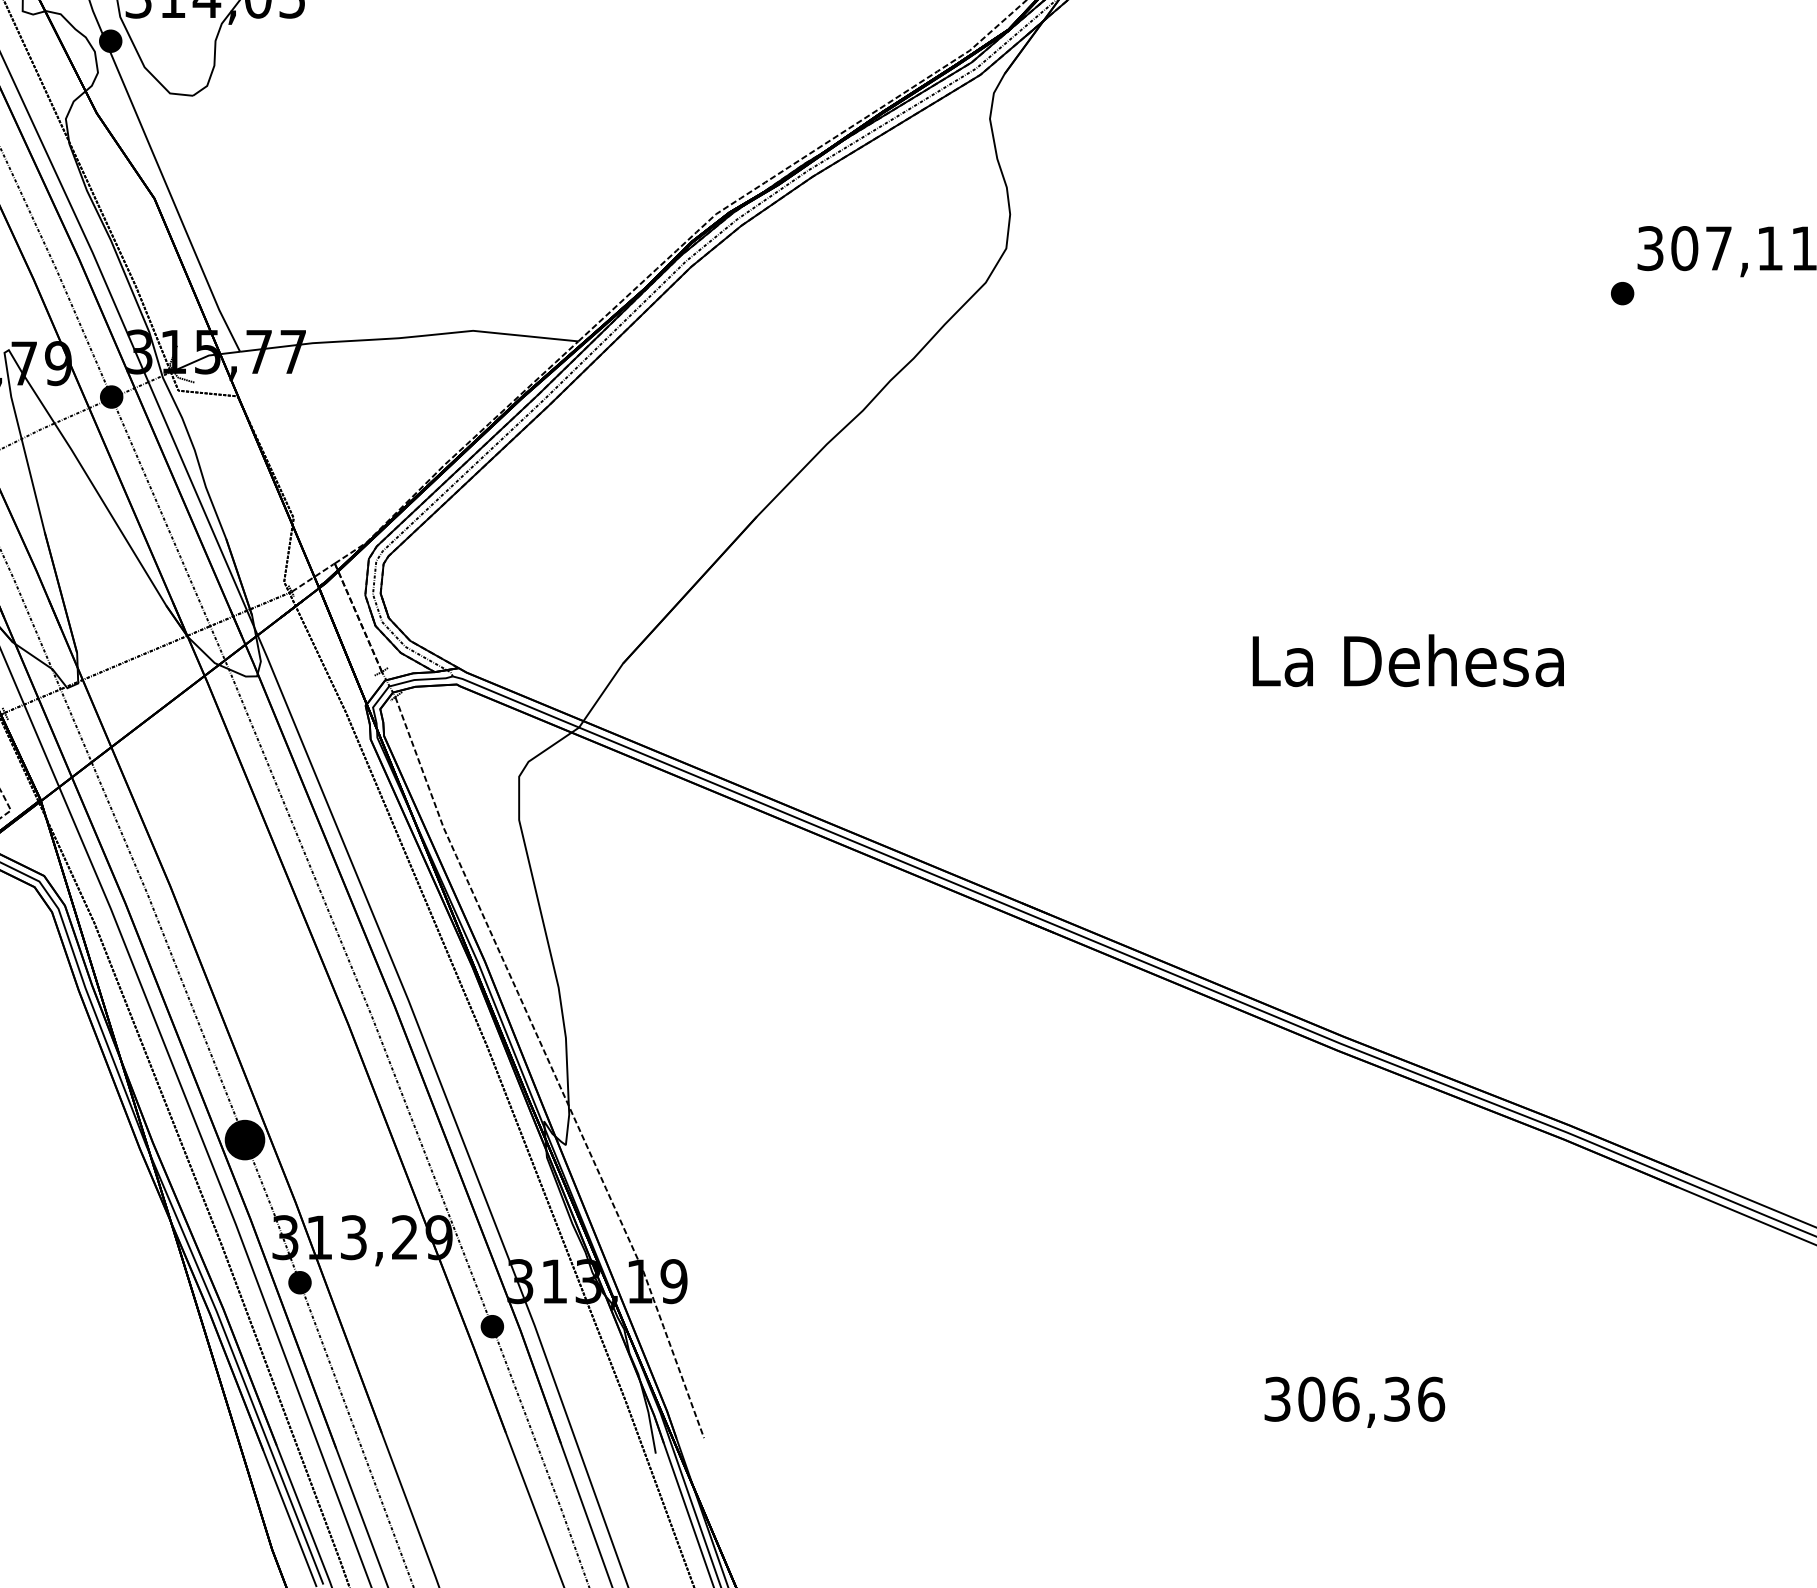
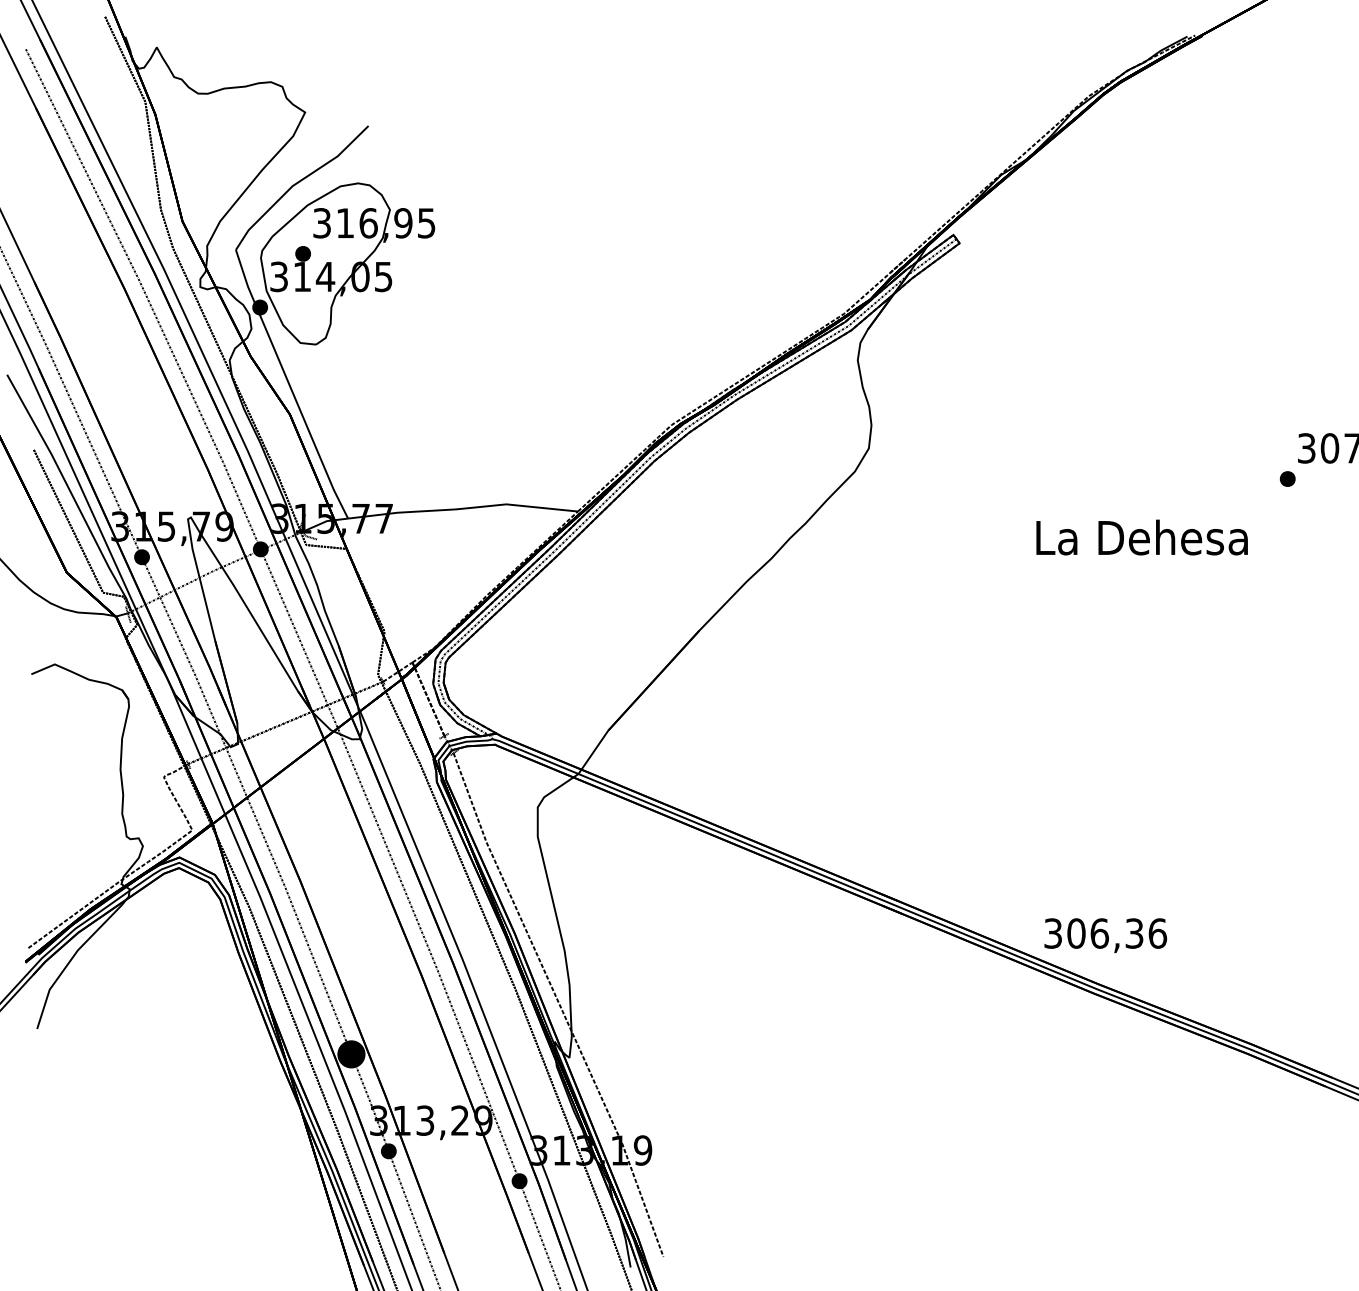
text: (1407, 660) -> (1141, 537), moved
text: (1354, 1402) -> (1105, 935), moved

